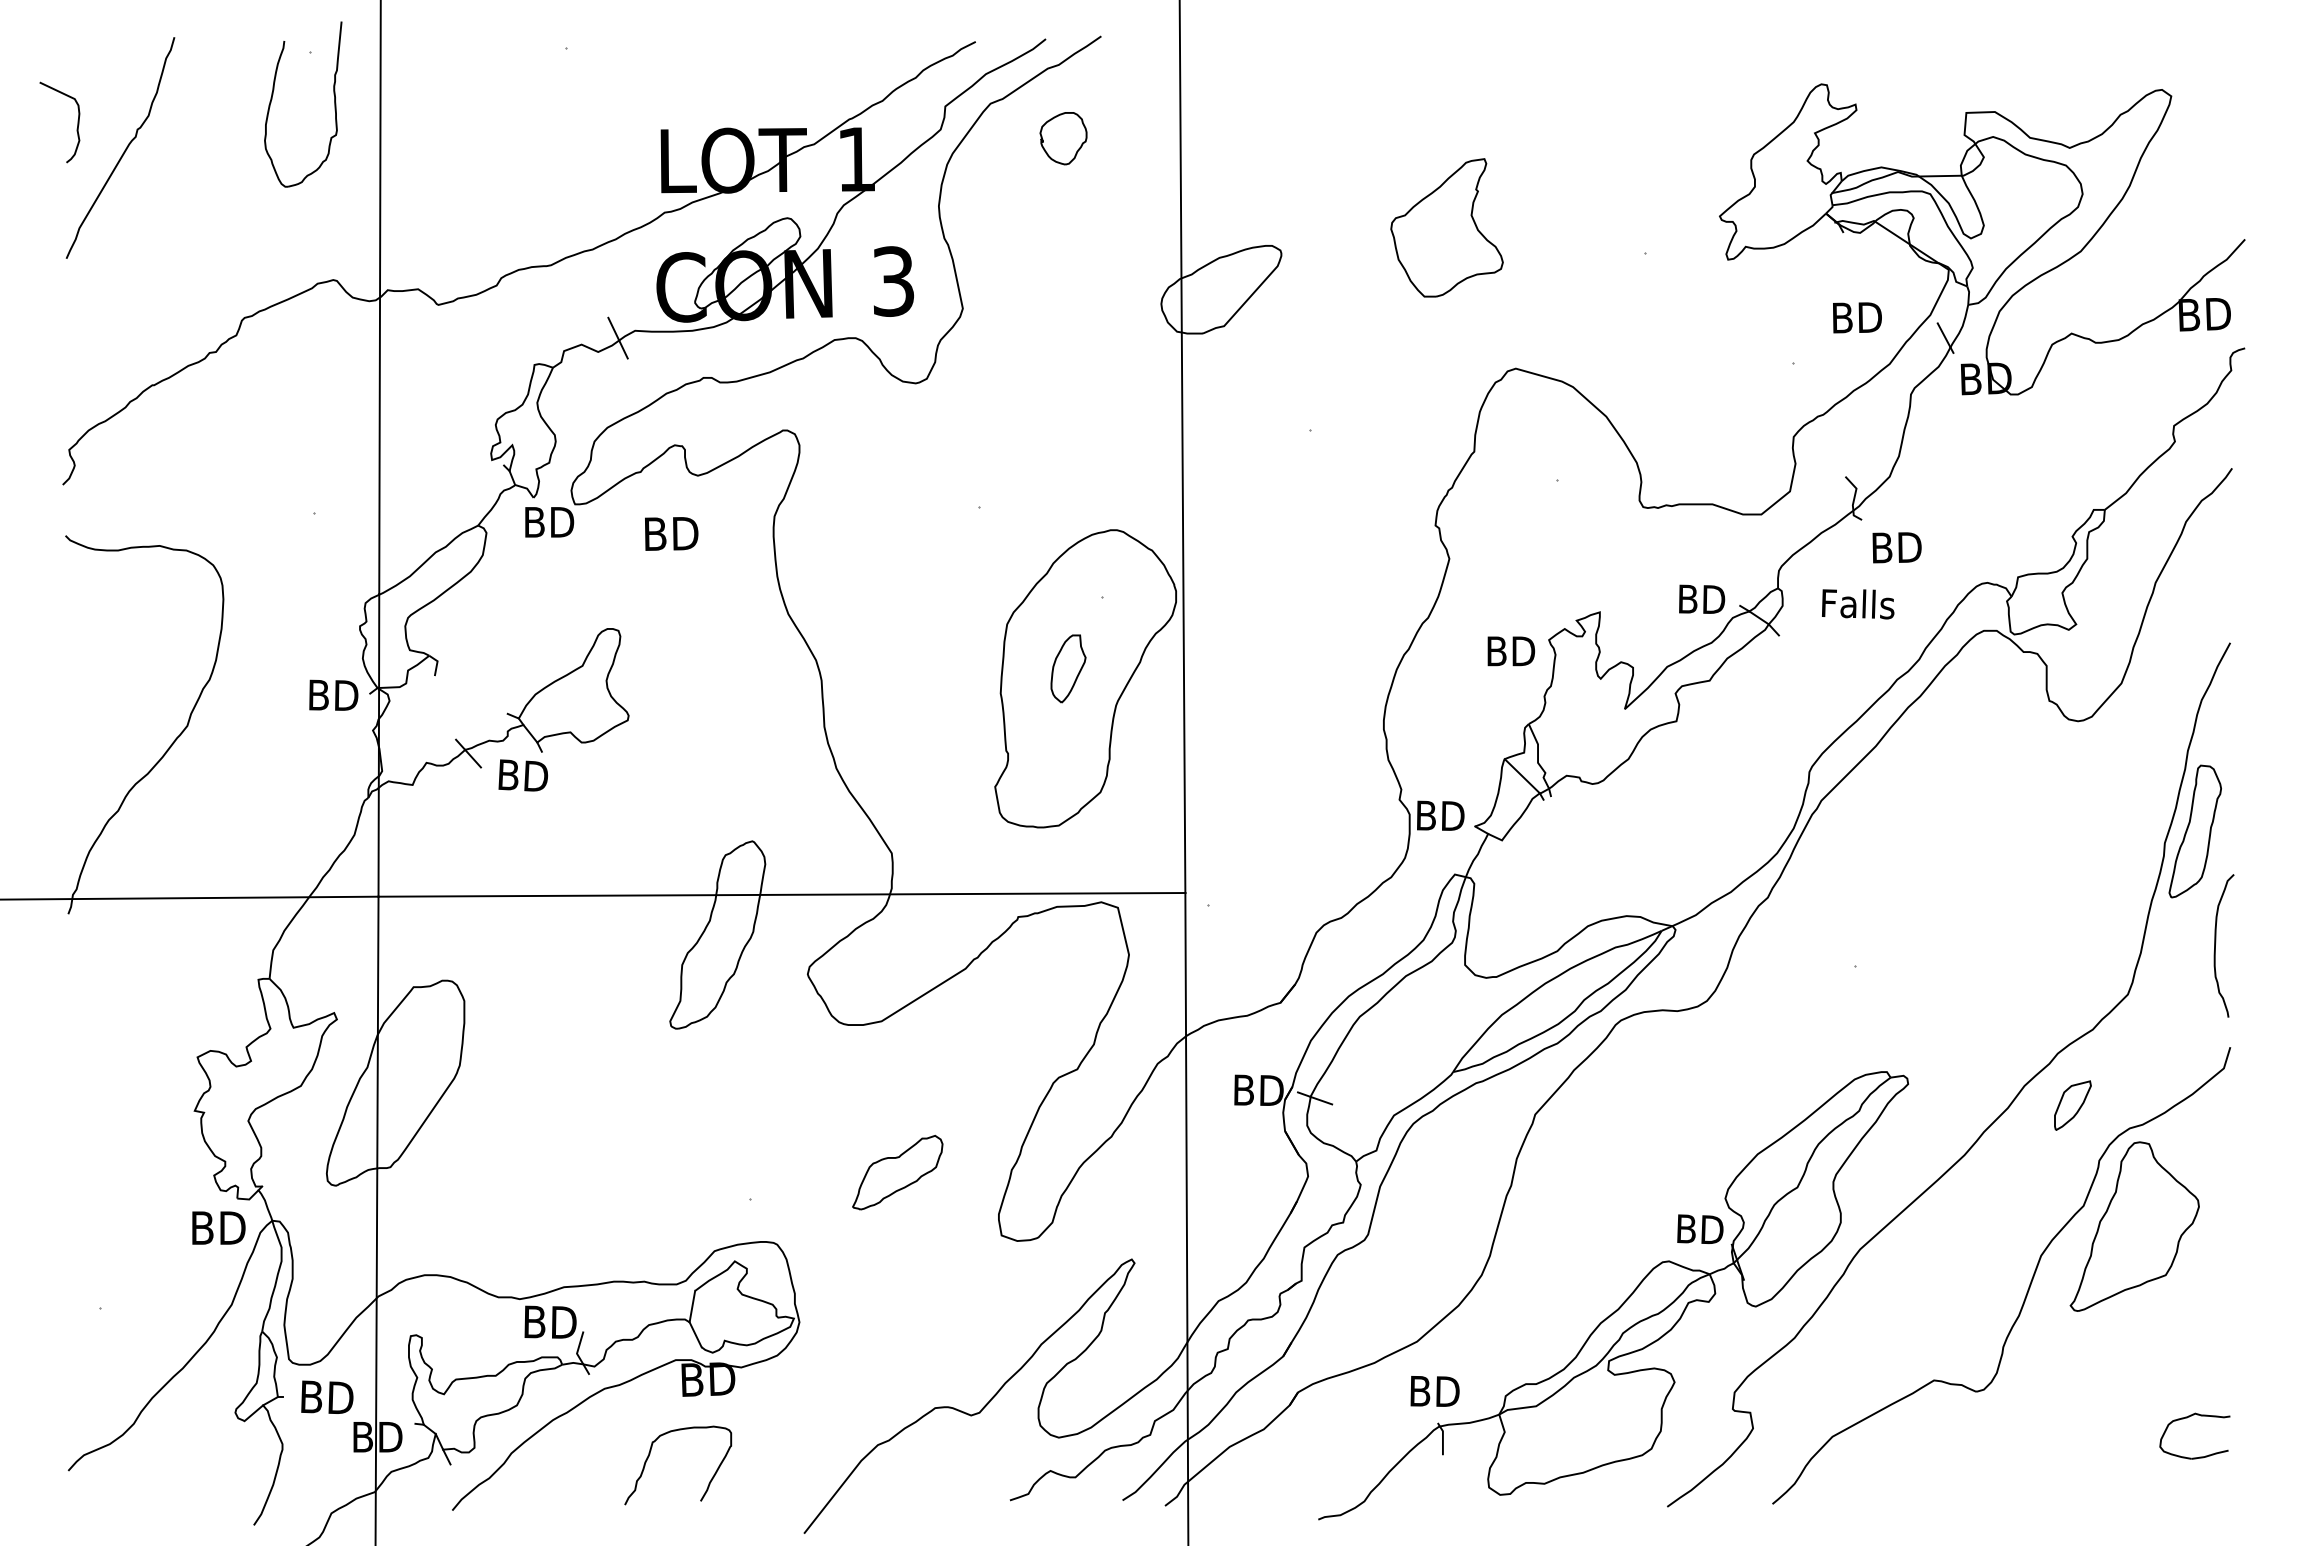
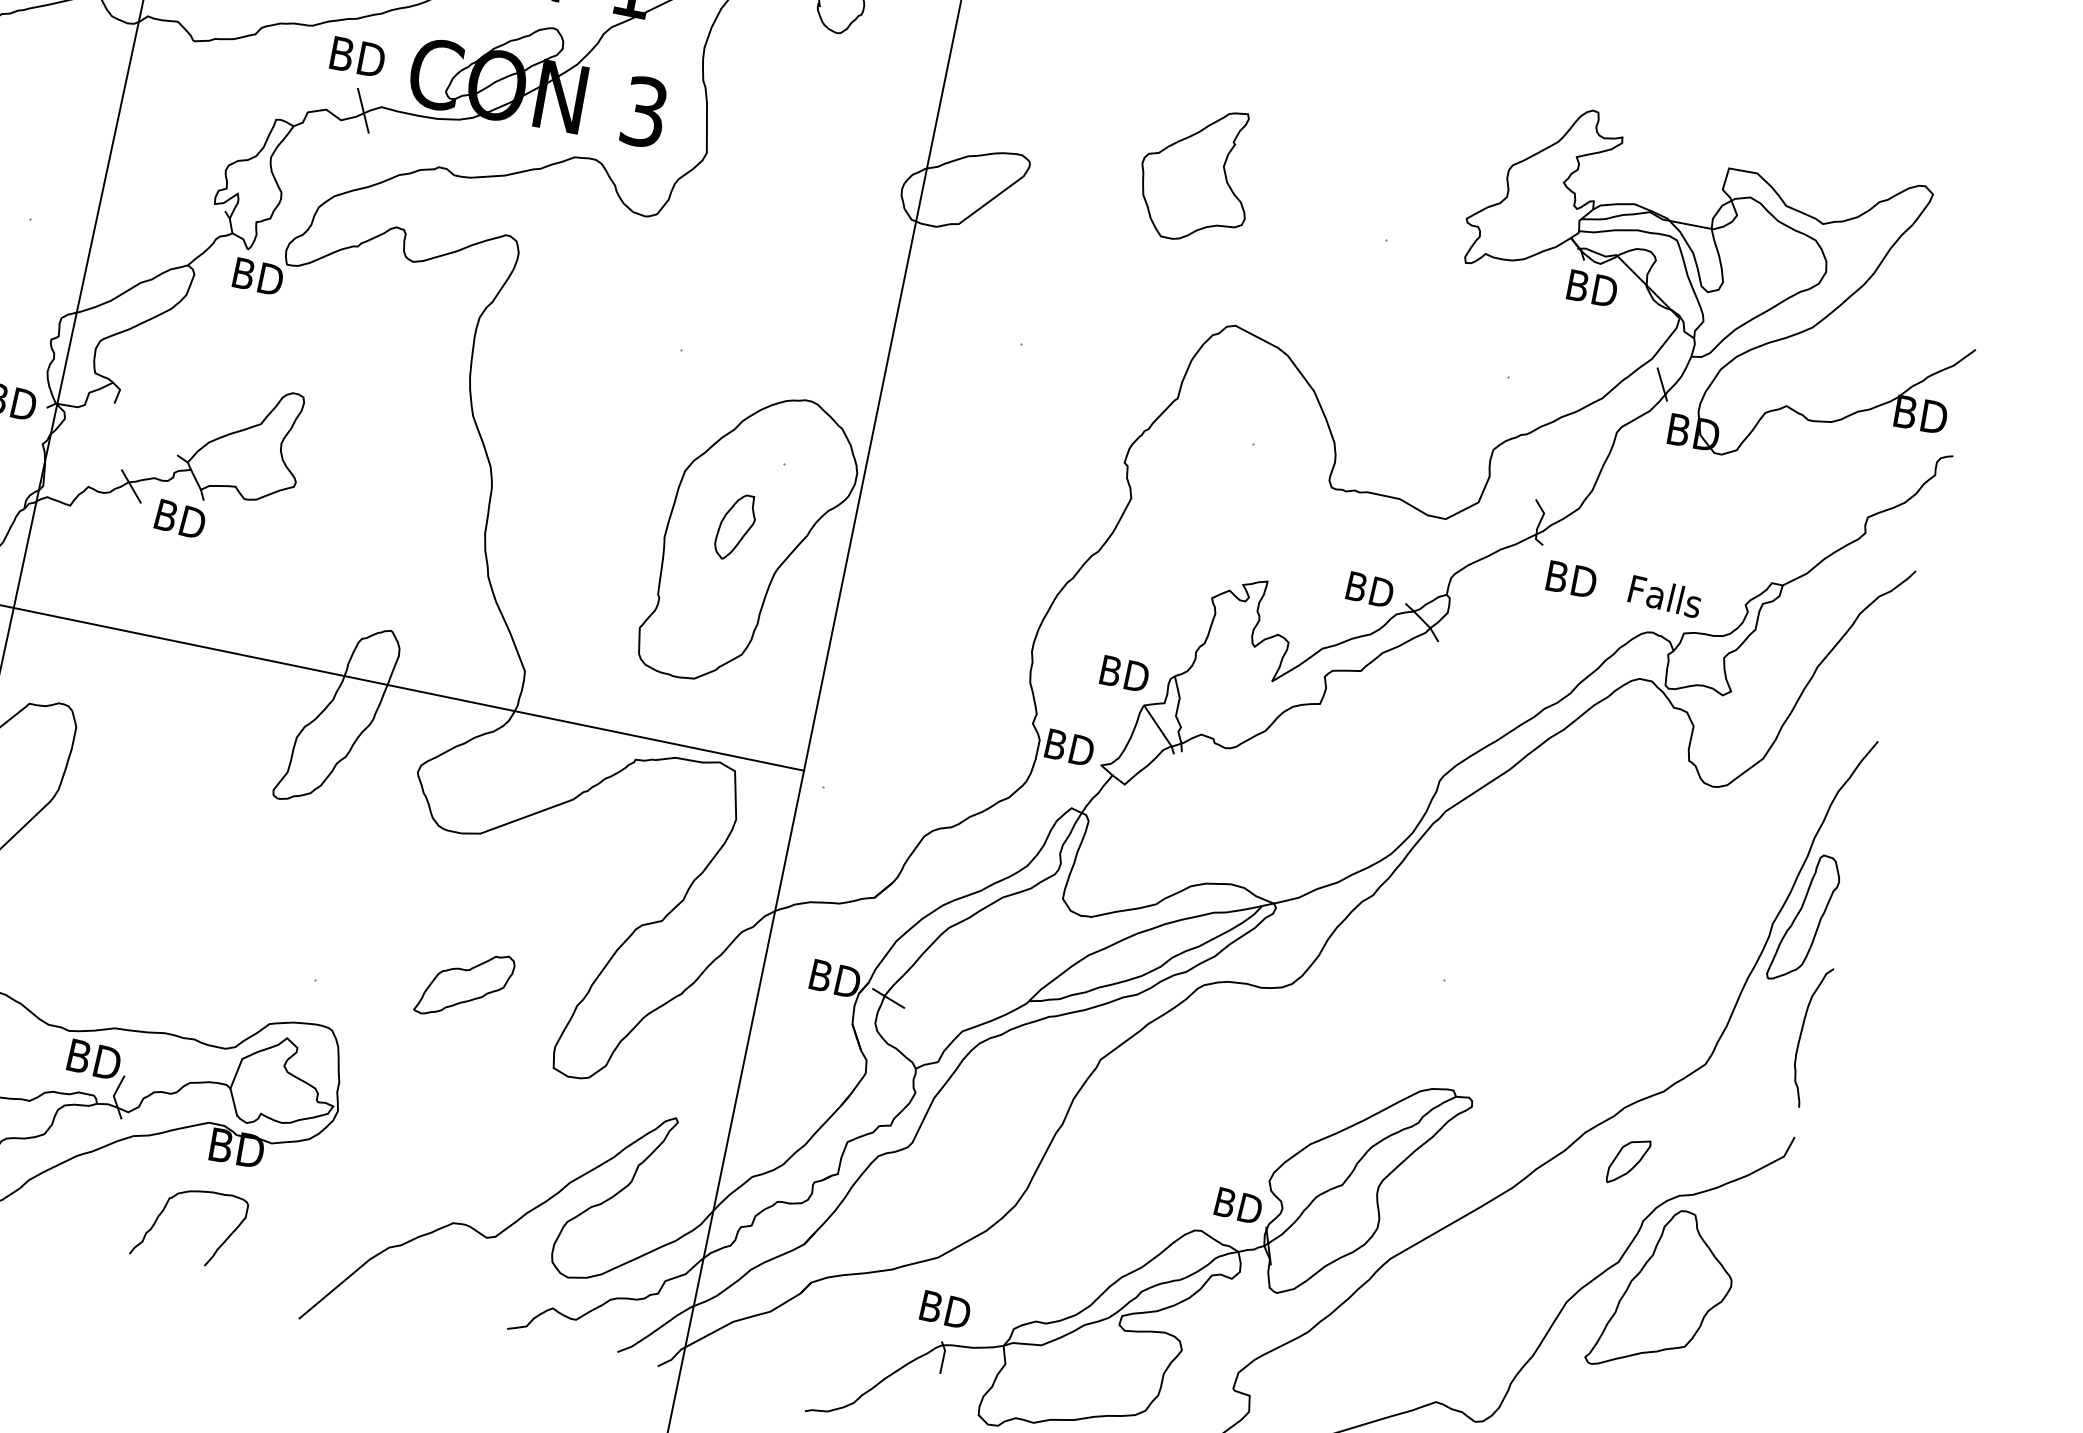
text: (1857, 317) -> (1592, 288), moved
text: (671, 533) -> (357, 56), moved
text: (1858, 604) -> (1665, 597), moved
text: (1511, 651) -> (1124, 674), moved

